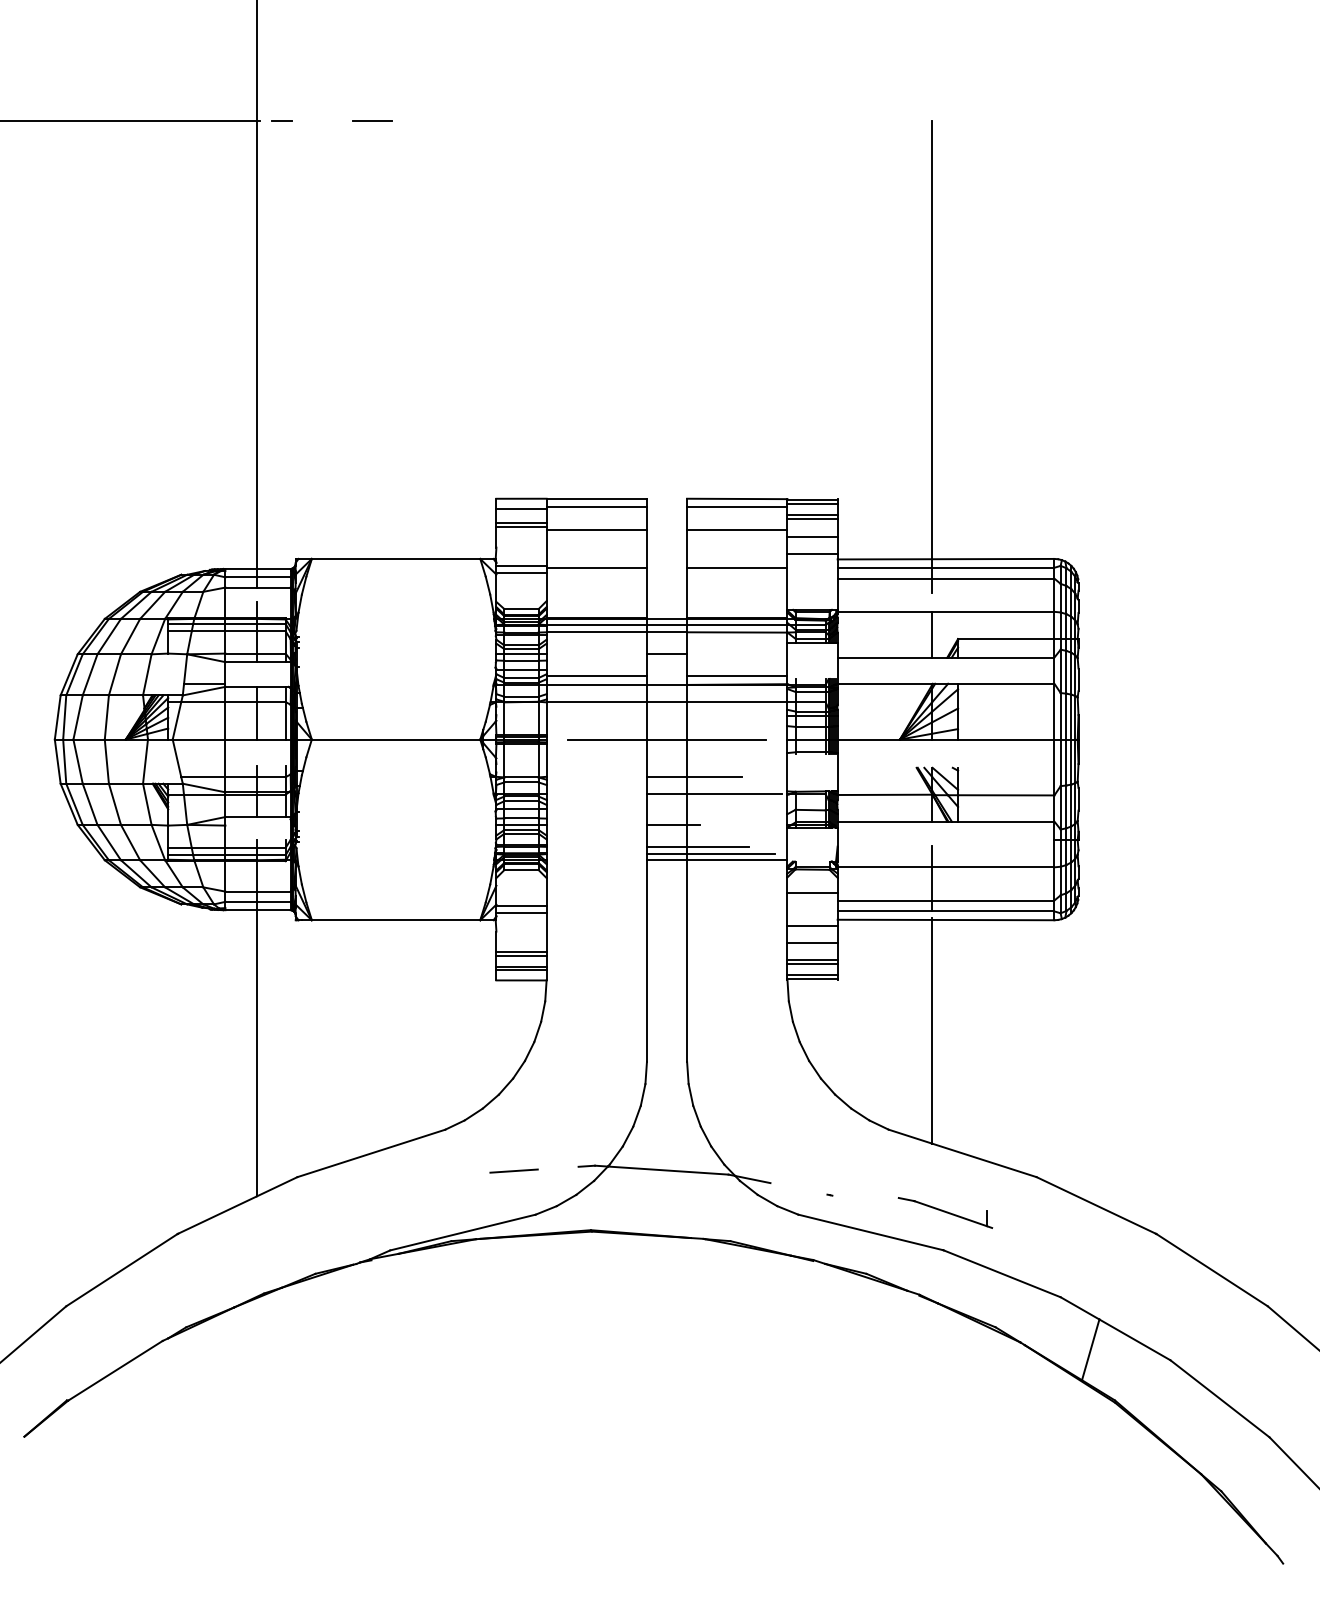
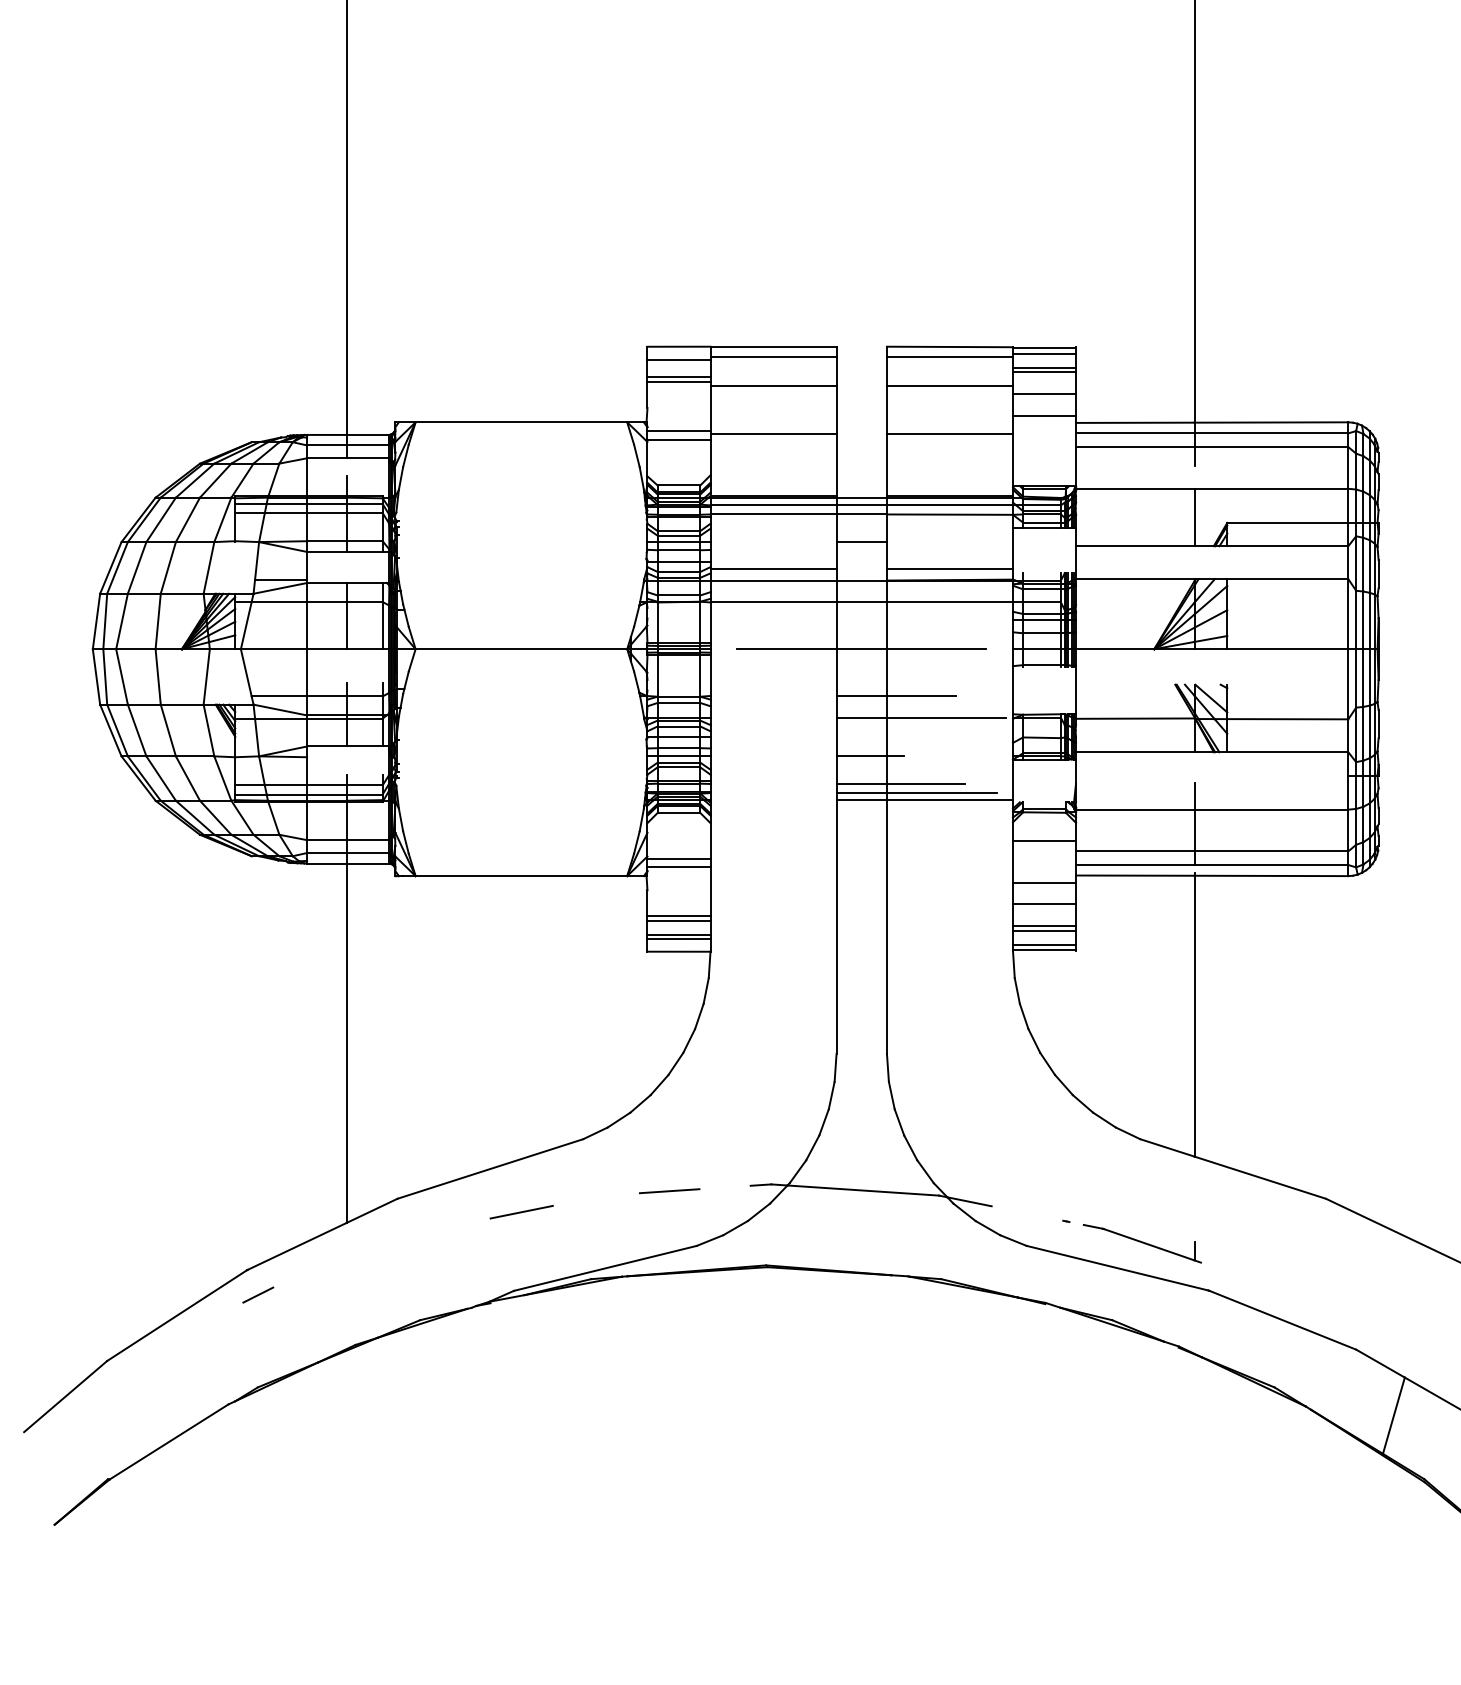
line: (396, 1187) -> (521, 1211), added
part: (945, 1212) -> (1142, 1243), moved
line: (186, 1253) -> (258, 1294), added

